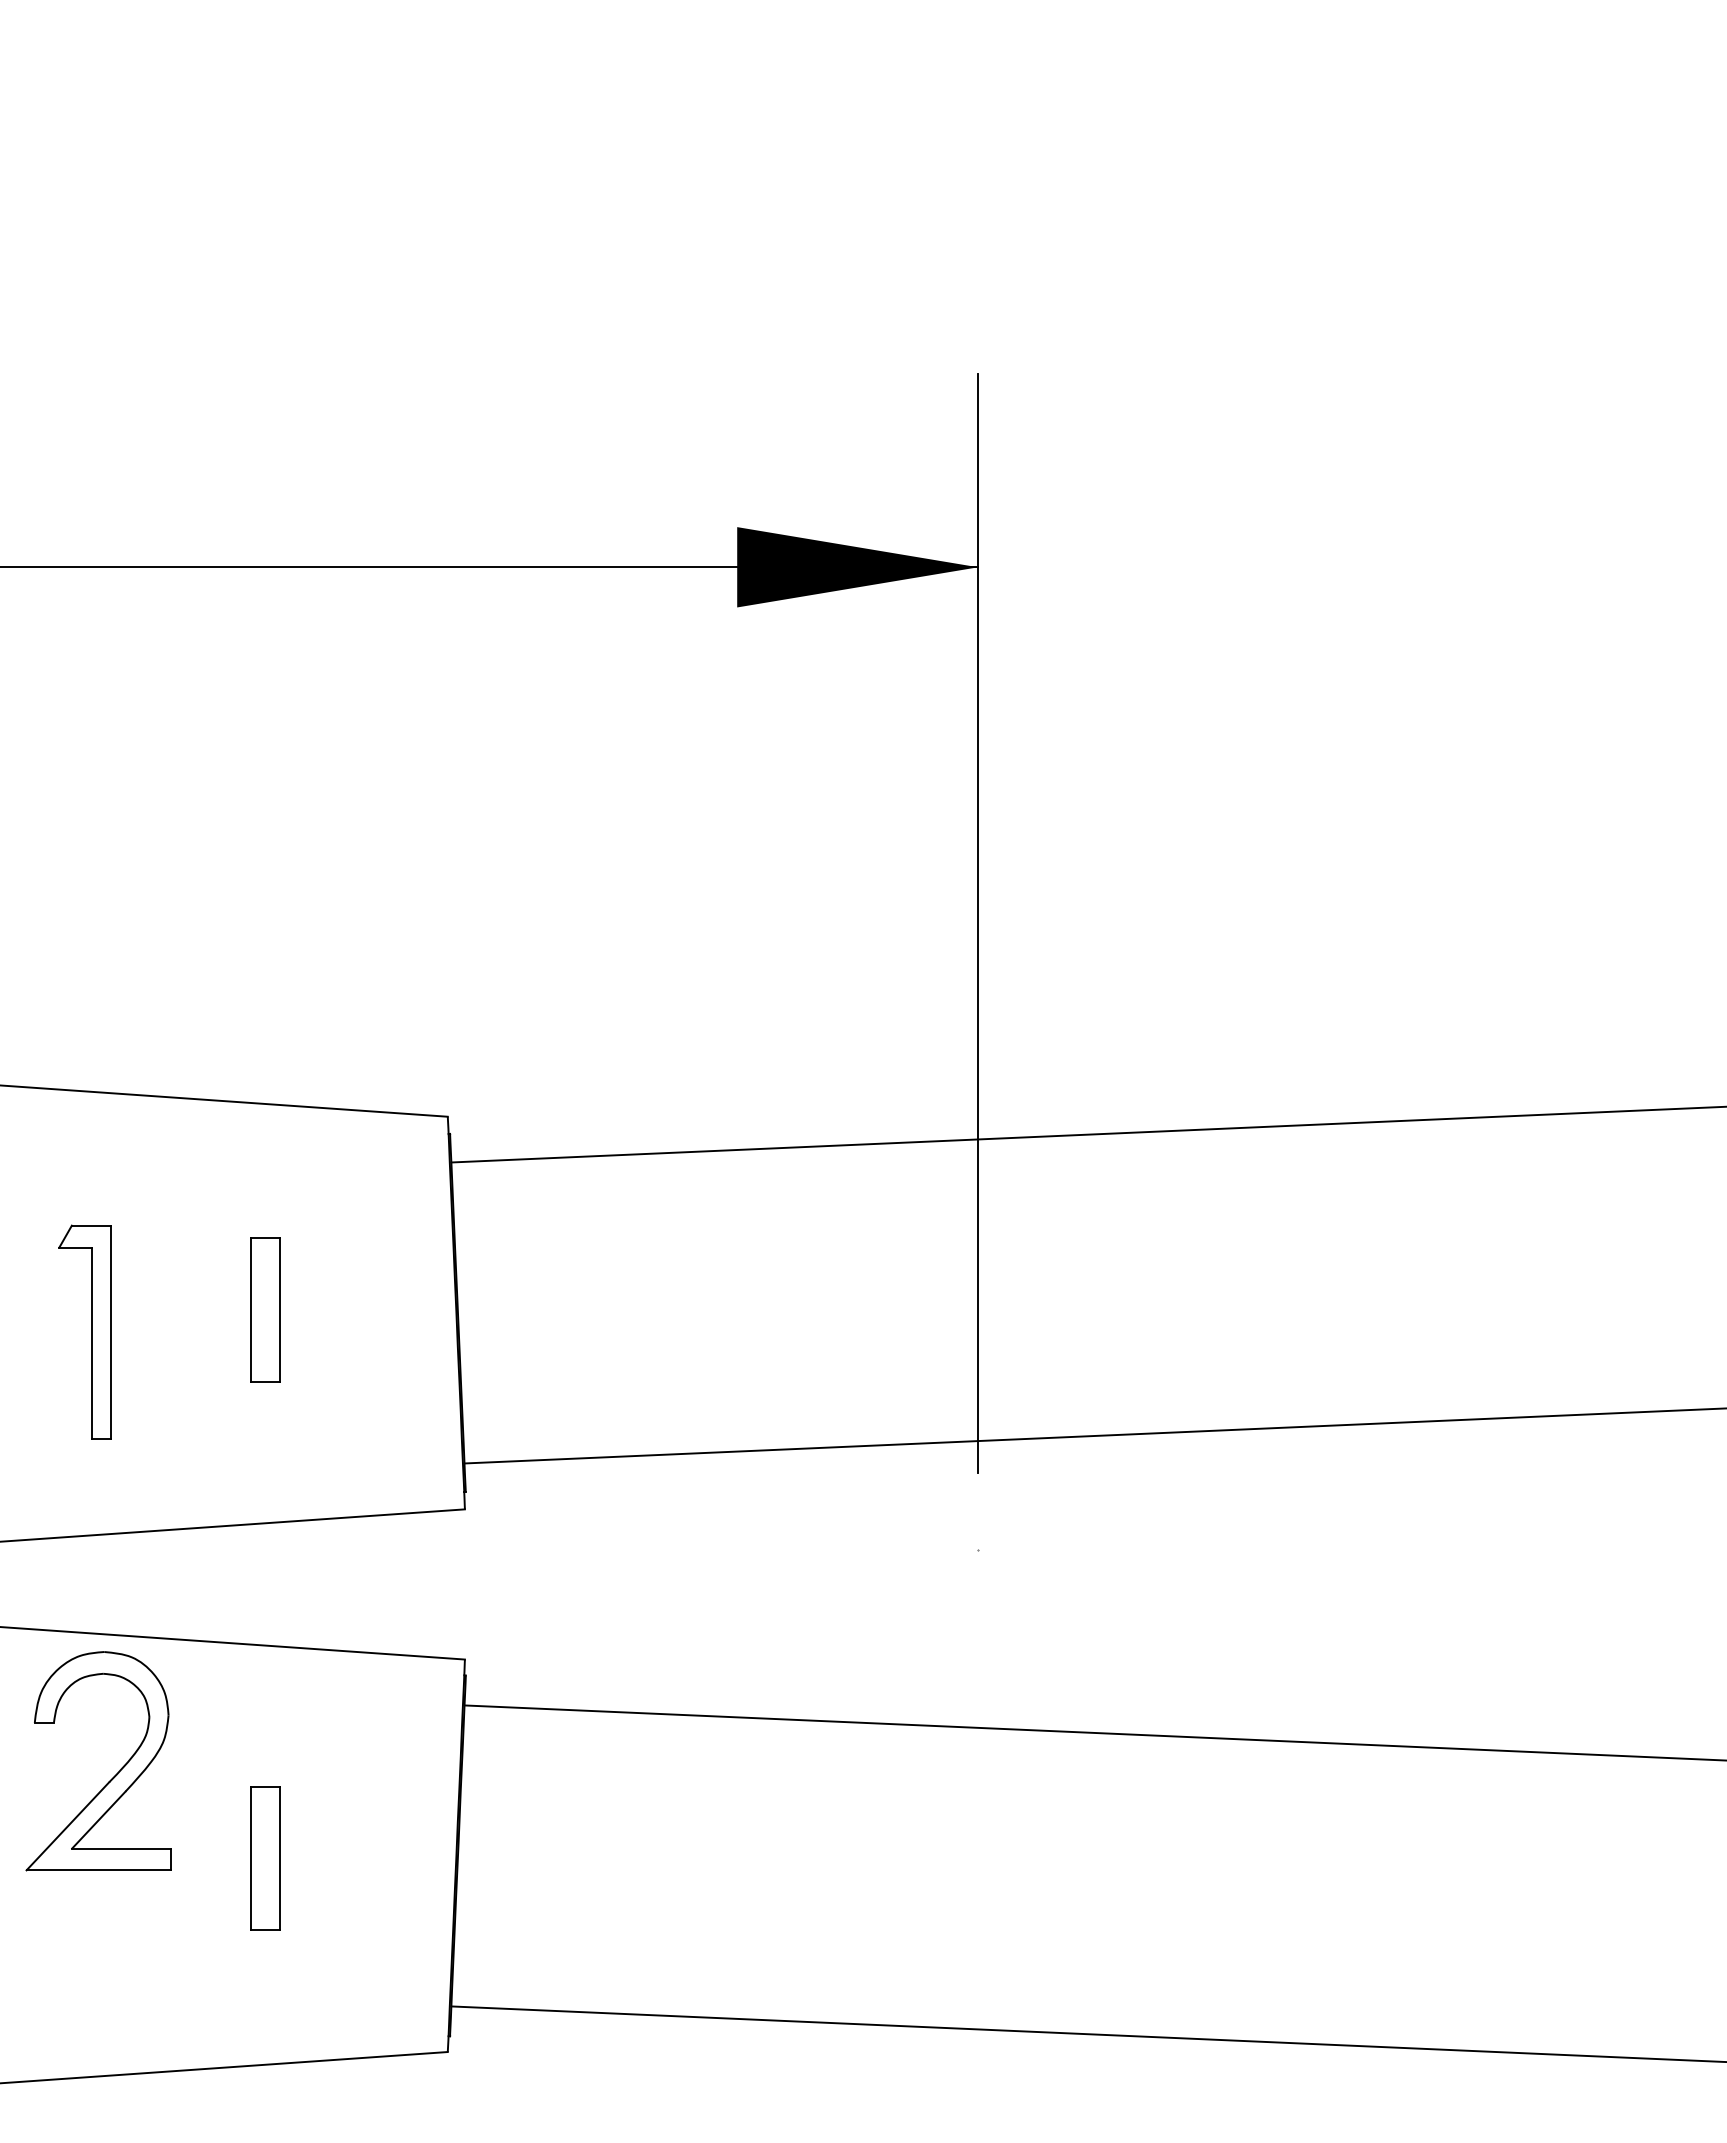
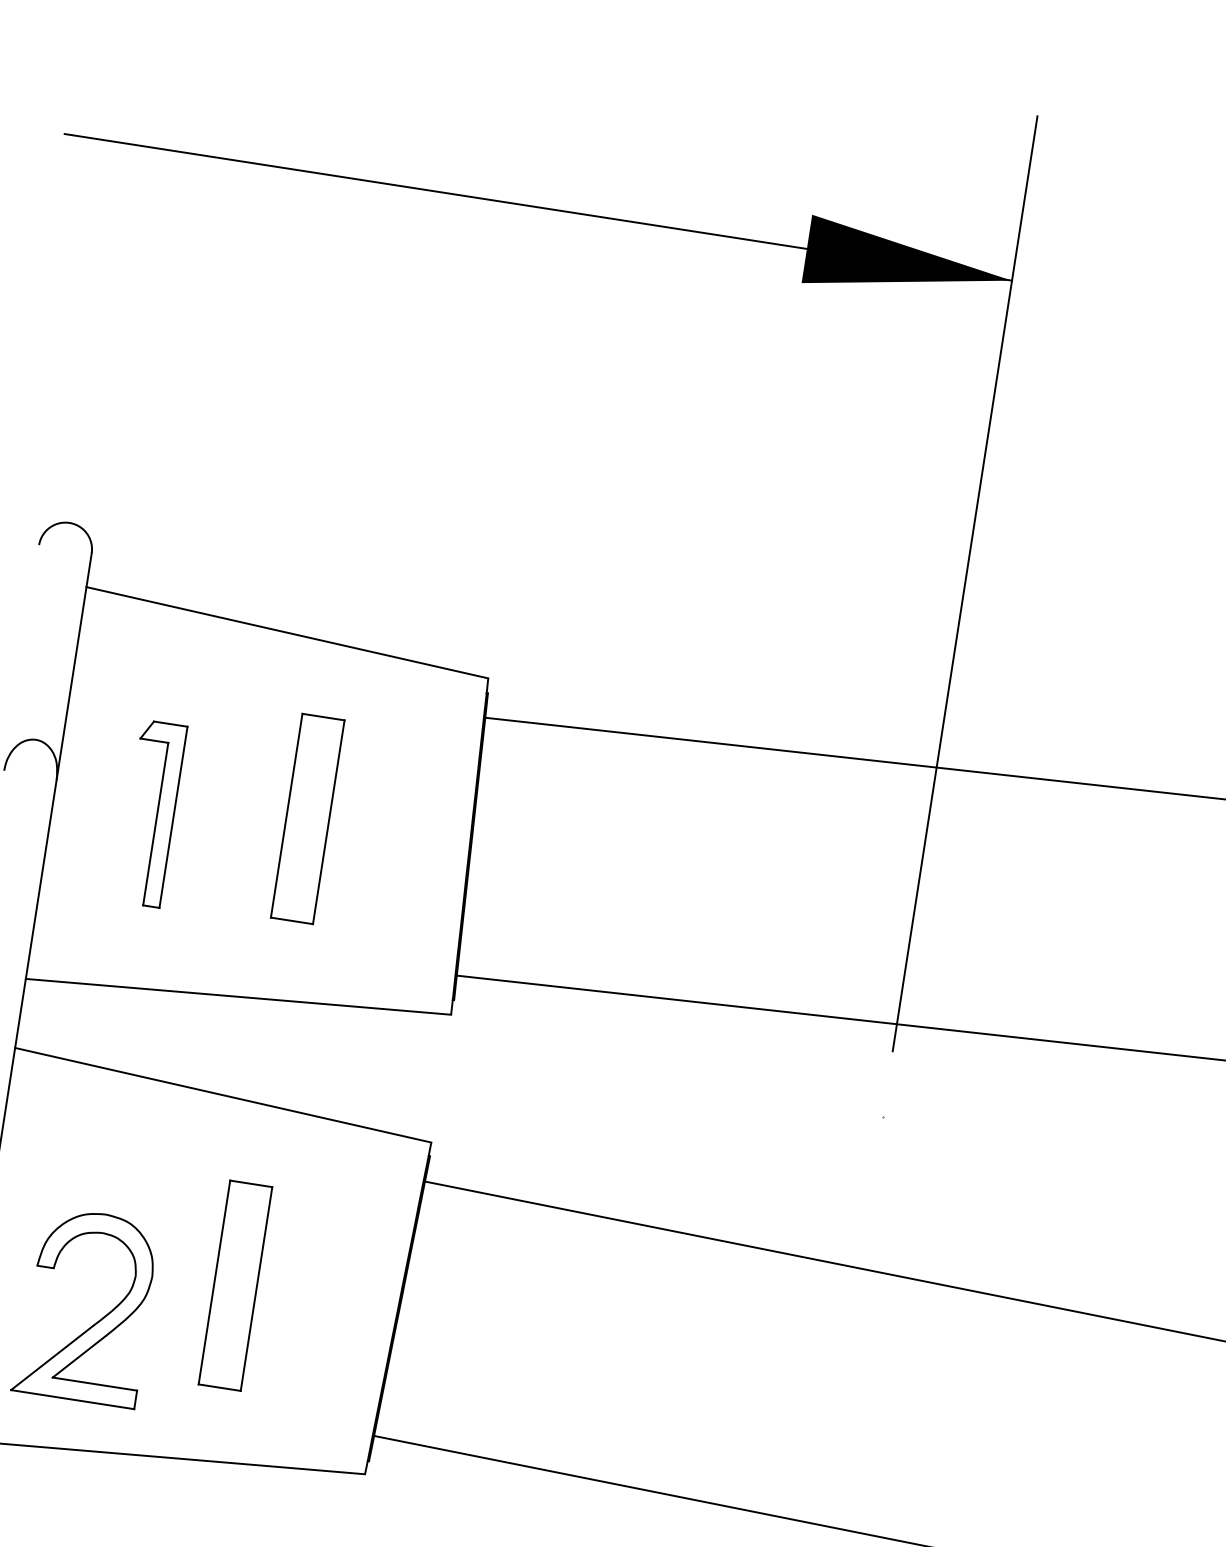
part: (265, 1309) -> (307, 818), size x1.67
part: (113, 1776) -> (97, 1321), moved
part: (265, 1858) -> (235, 1285), size x1.67

